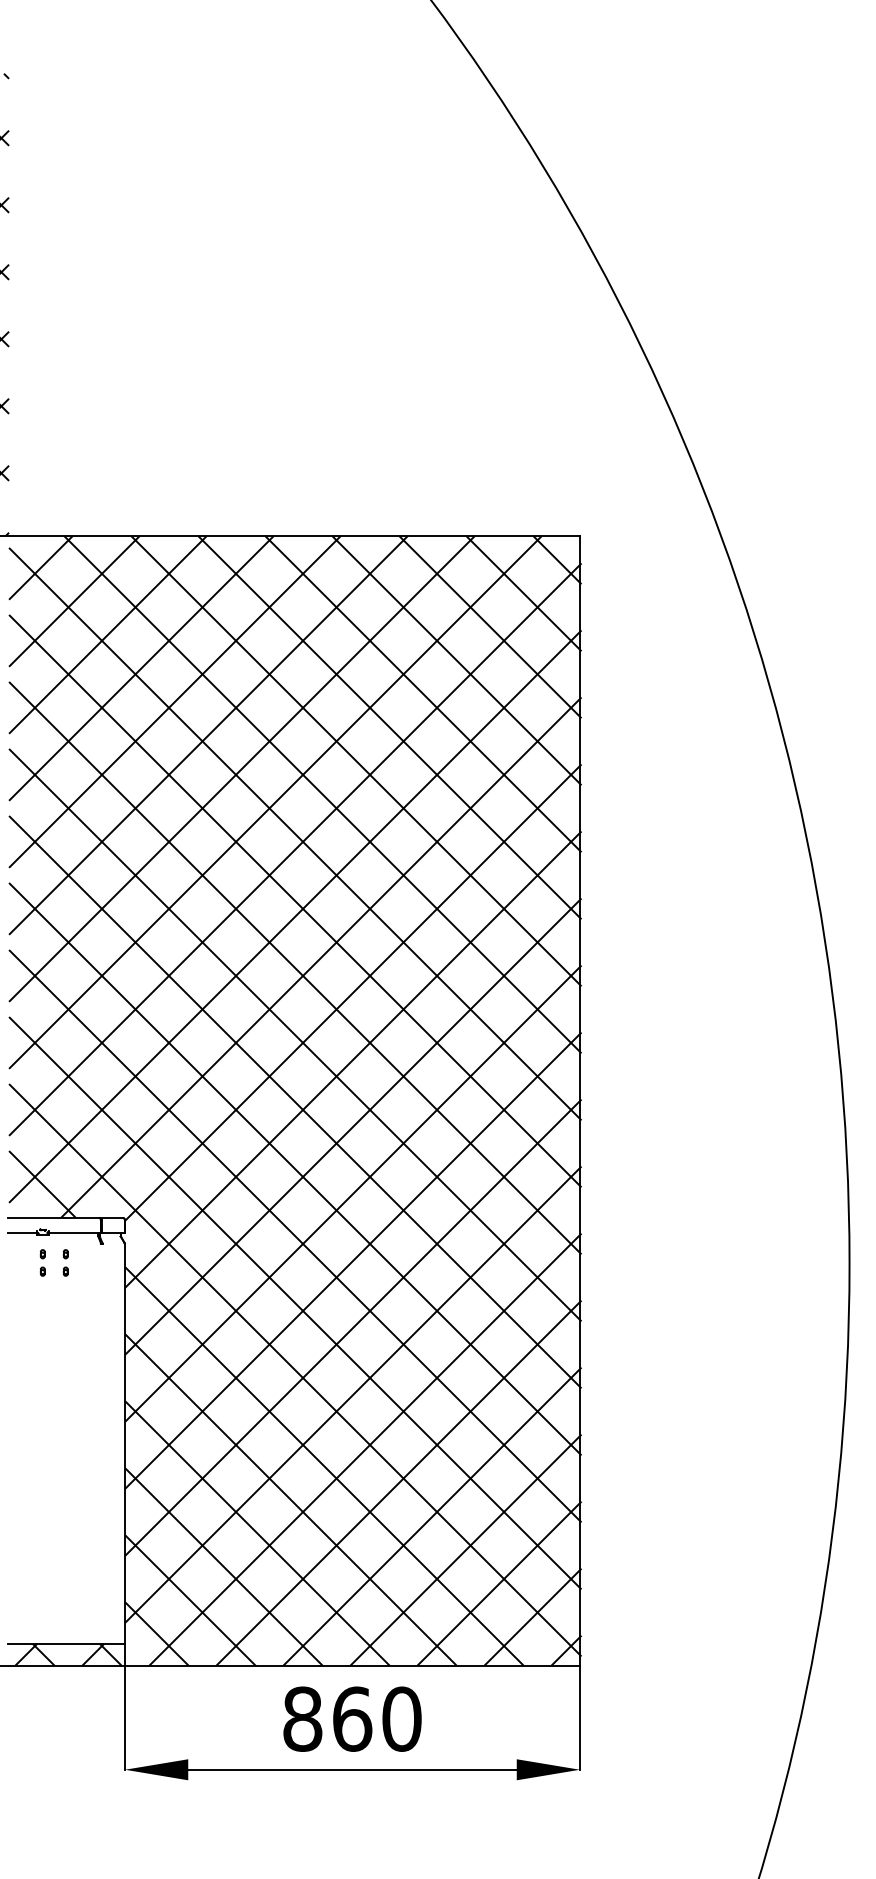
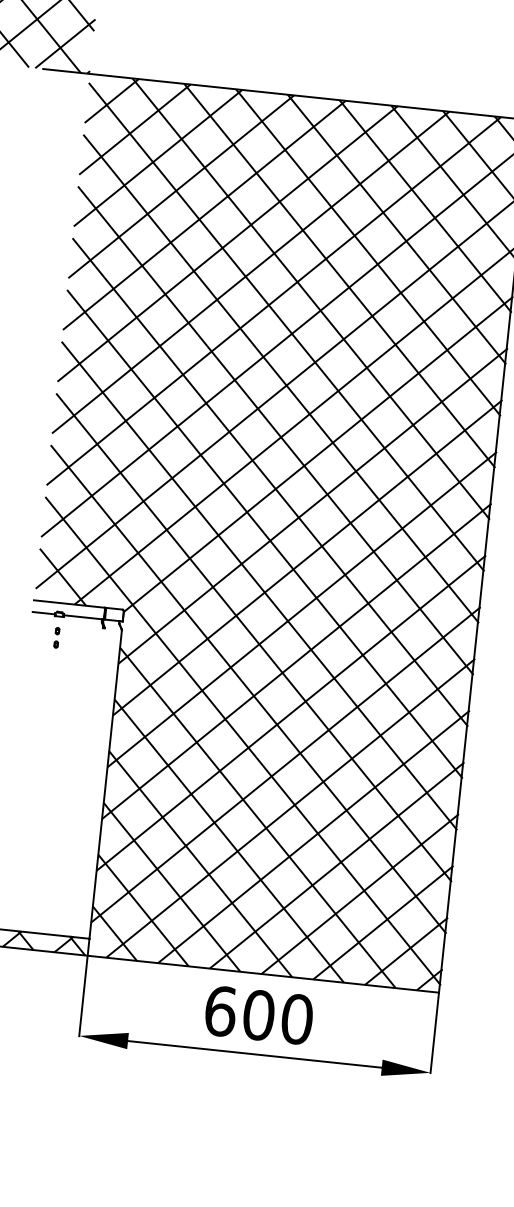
part: (65, 1262) -> (74, 639), removed
text: (327, 1718) -> (239, 1012), 860 -> 600

